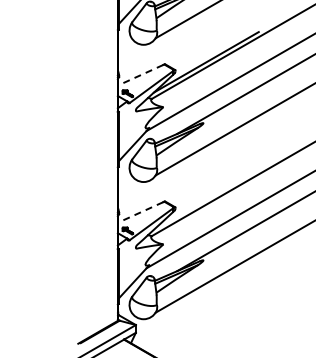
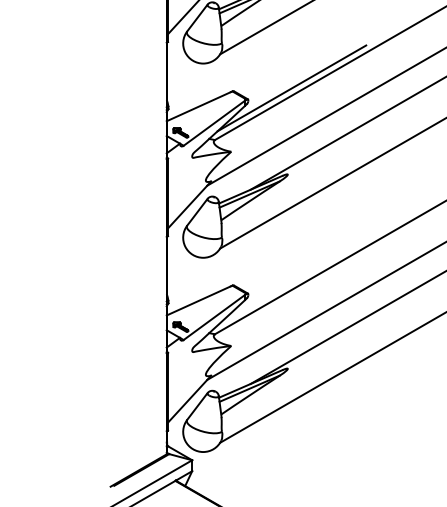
line: (140, 75) -> (198, 106), dashed -> solid
line: (140, 212) -> (198, 300), dashed -> solid

